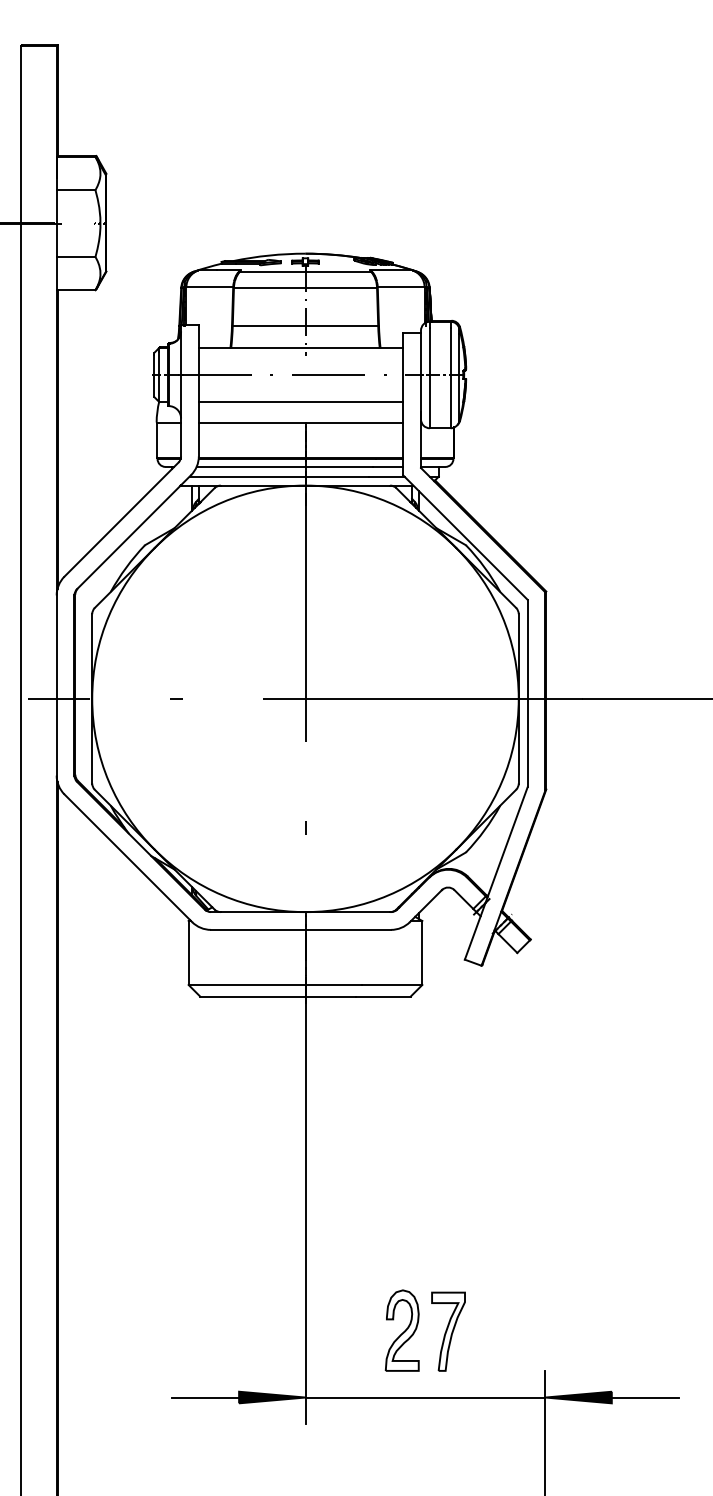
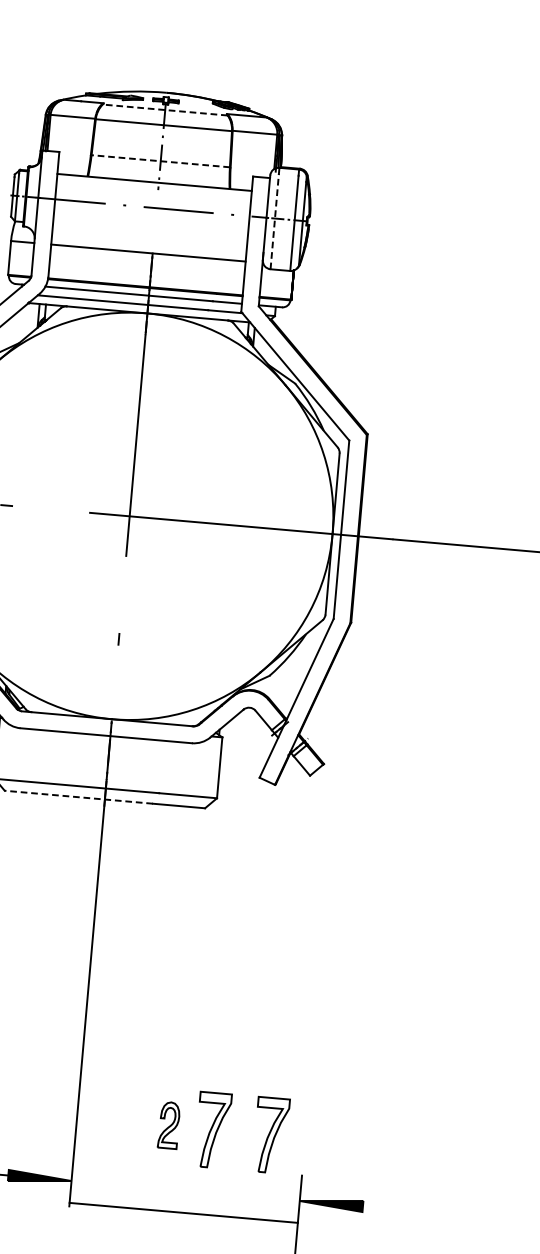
line: (305, 271) -> (165, 109), solid -> dashed
line: (305, 325) -> (160, 161), solid -> dashed
line: (429, 377) -> (274, 220), solid -> dashed
line: (300, 401) -> (149, 233), removed
line: (278, 996) -> (79, 797), solid -> dashed
part: (401, 1330) -> (168, 1125), size x0.6
part: (509, 1331) -> (271, 1135), added
line: (425, 1397) -> (183, 1212), moved
line: (644, 1397) -> (394, 1209), removed

